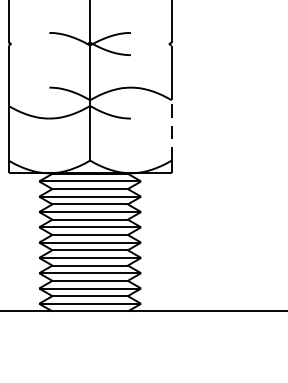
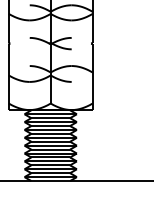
line: (171, 131) -> (92, 88), dashed -> solid

